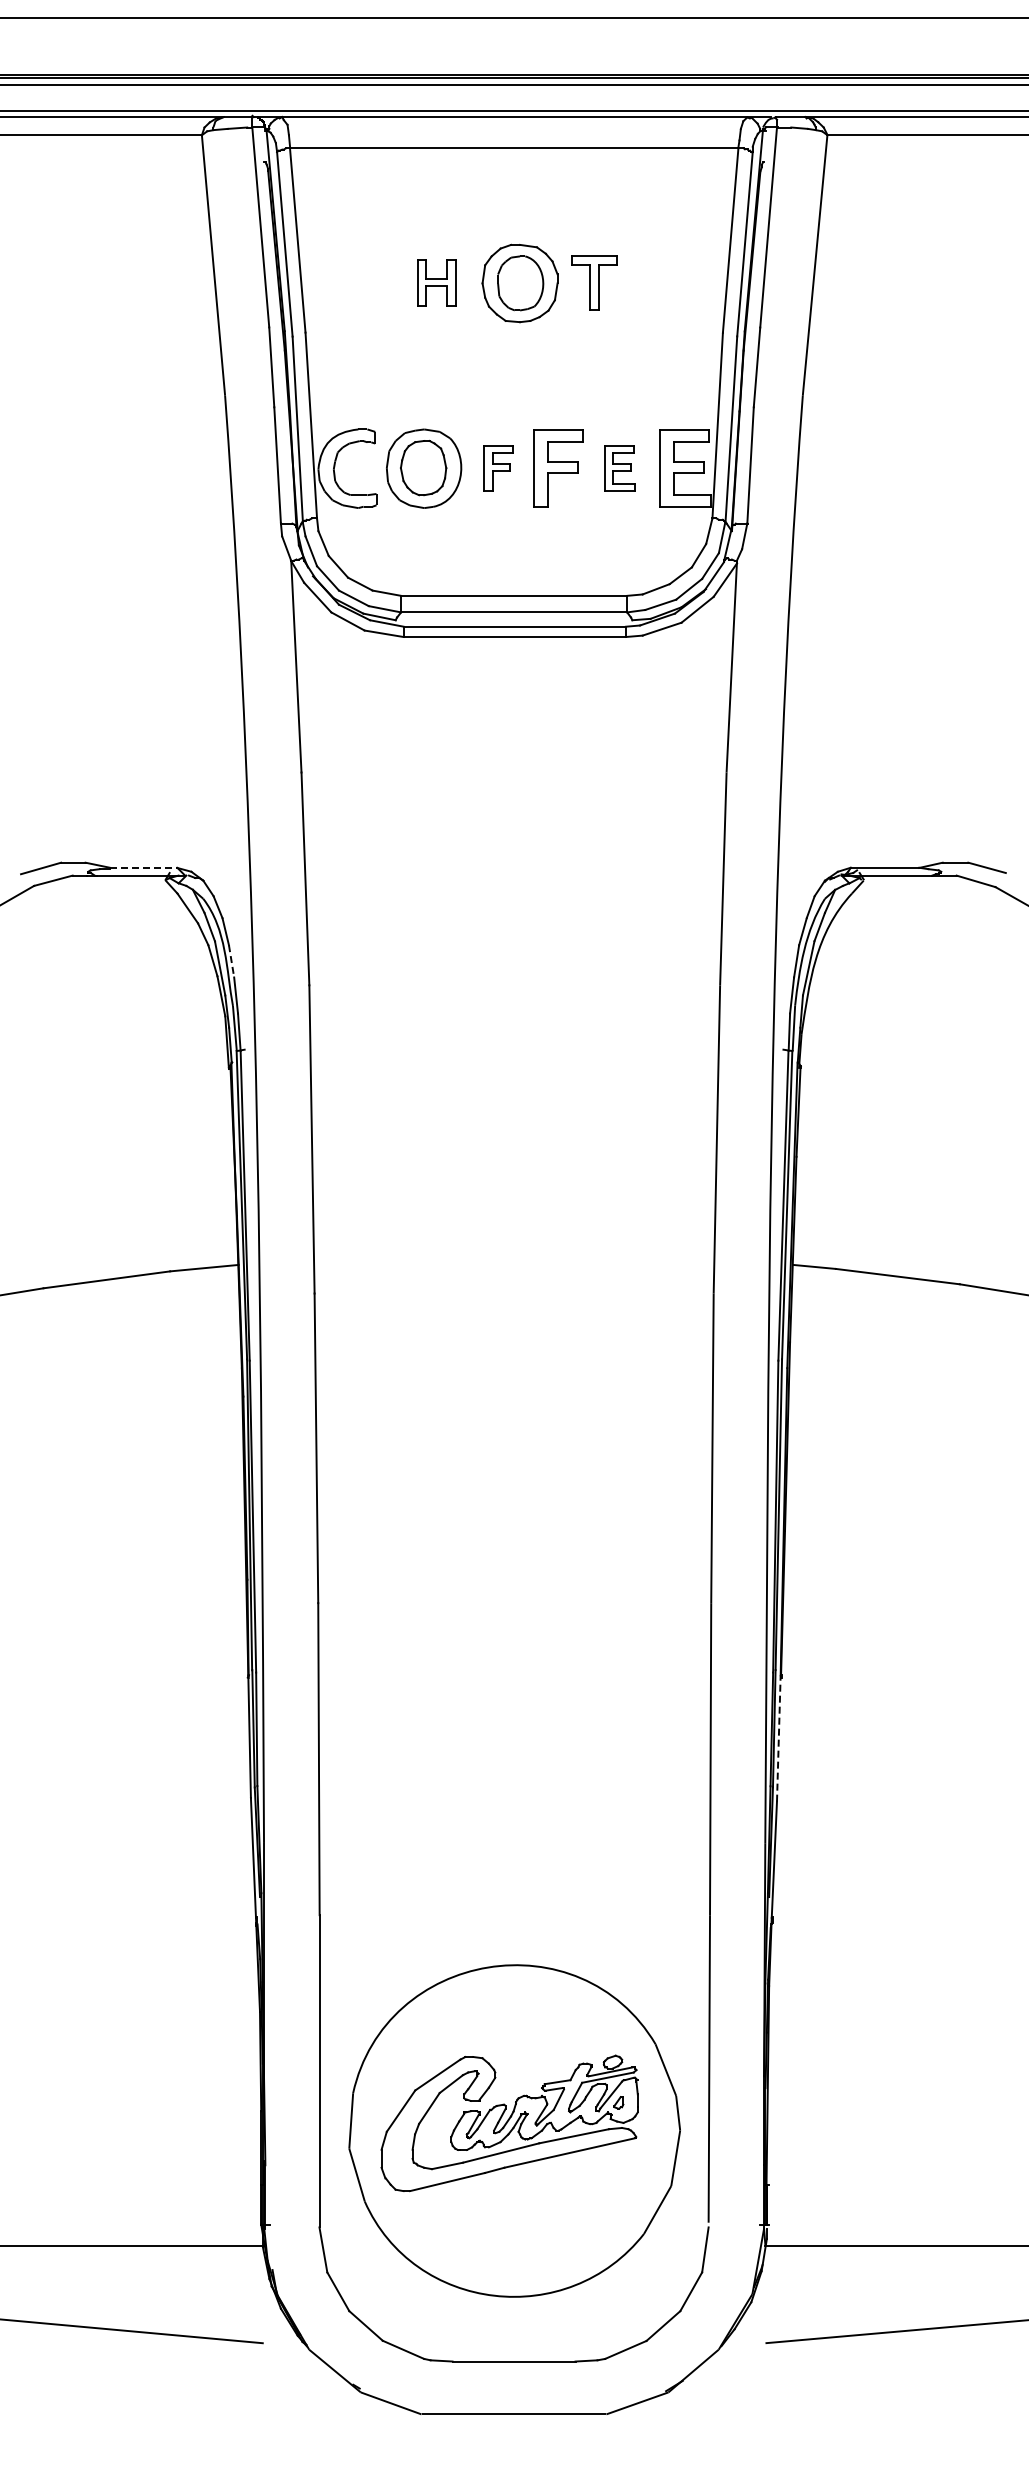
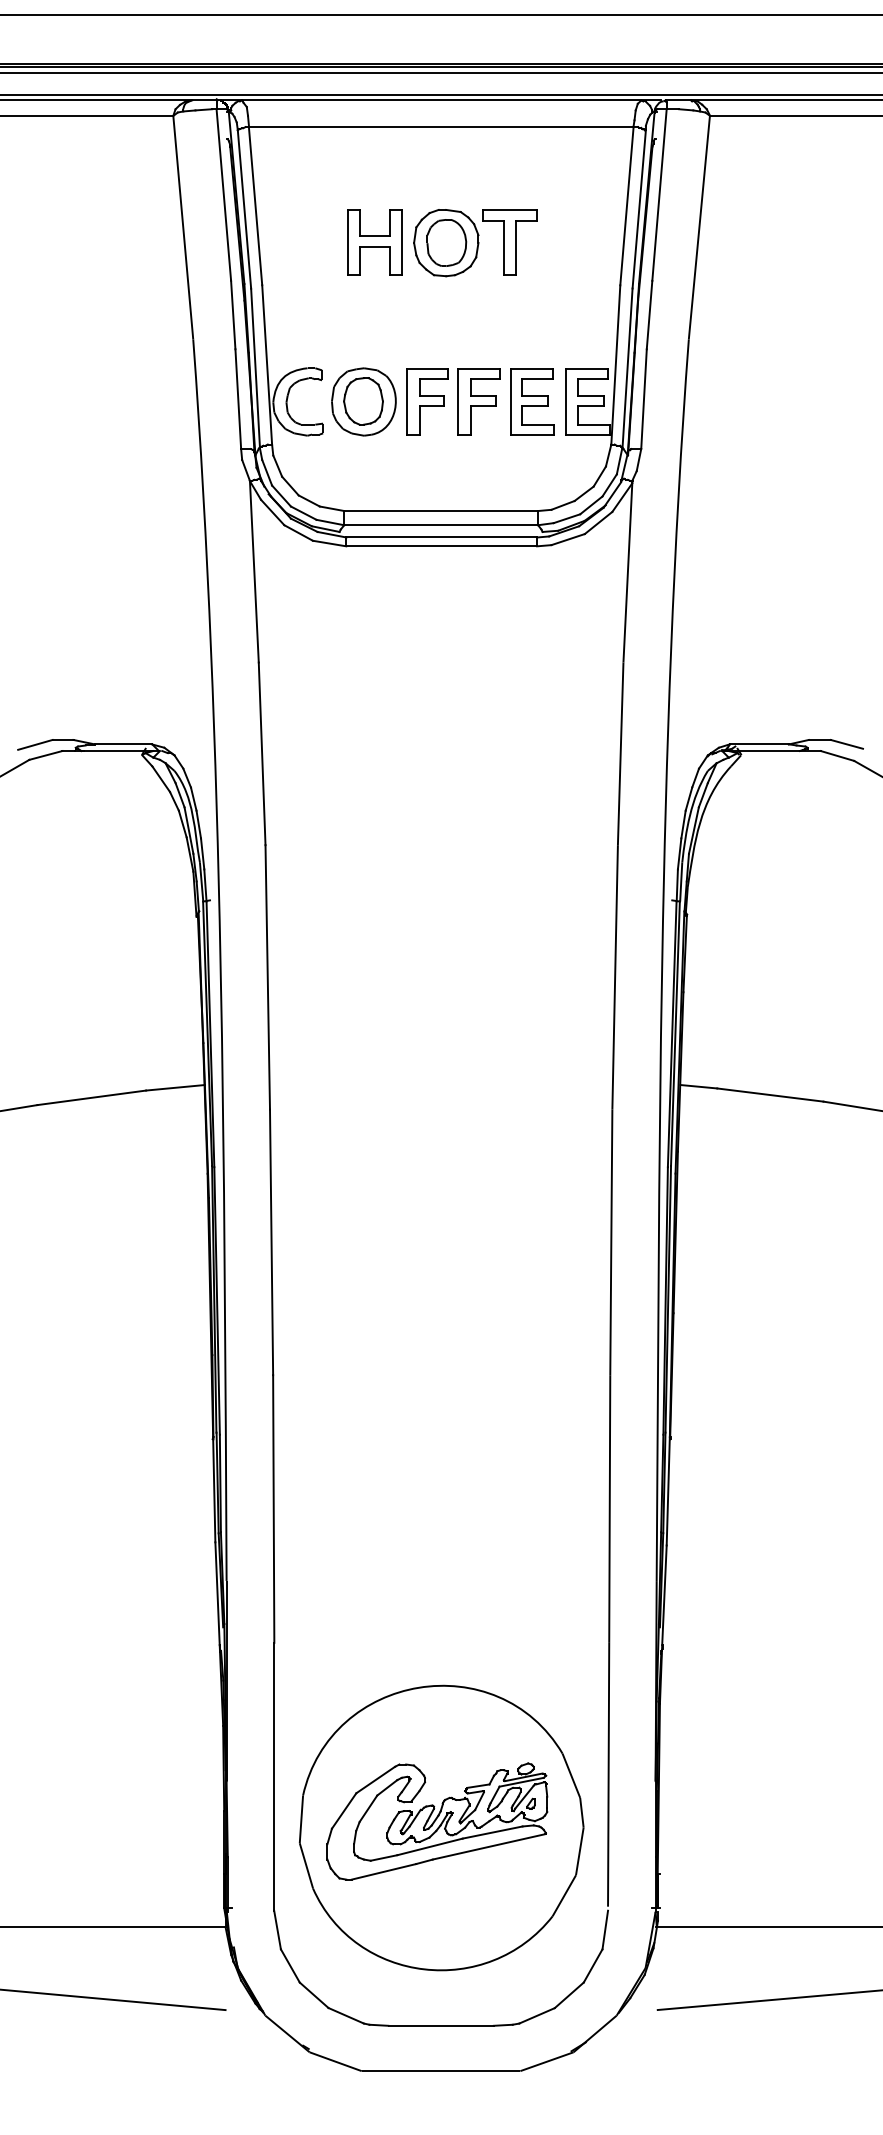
part: (436, 282) -> (374, 242), size x1.67
part: (594, 282) -> (510, 242), size x1.43
part: (498, 468) -> (427, 401), size x1.67
part: (619, 468) -> (531, 401), size x1.67
line: (143, 867) -> (123, 744), dashed -> solid
line: (231, 961) -> (198, 824), dashed -> solid
line: (778, 1738) -> (667, 1491), dashed -> solid

